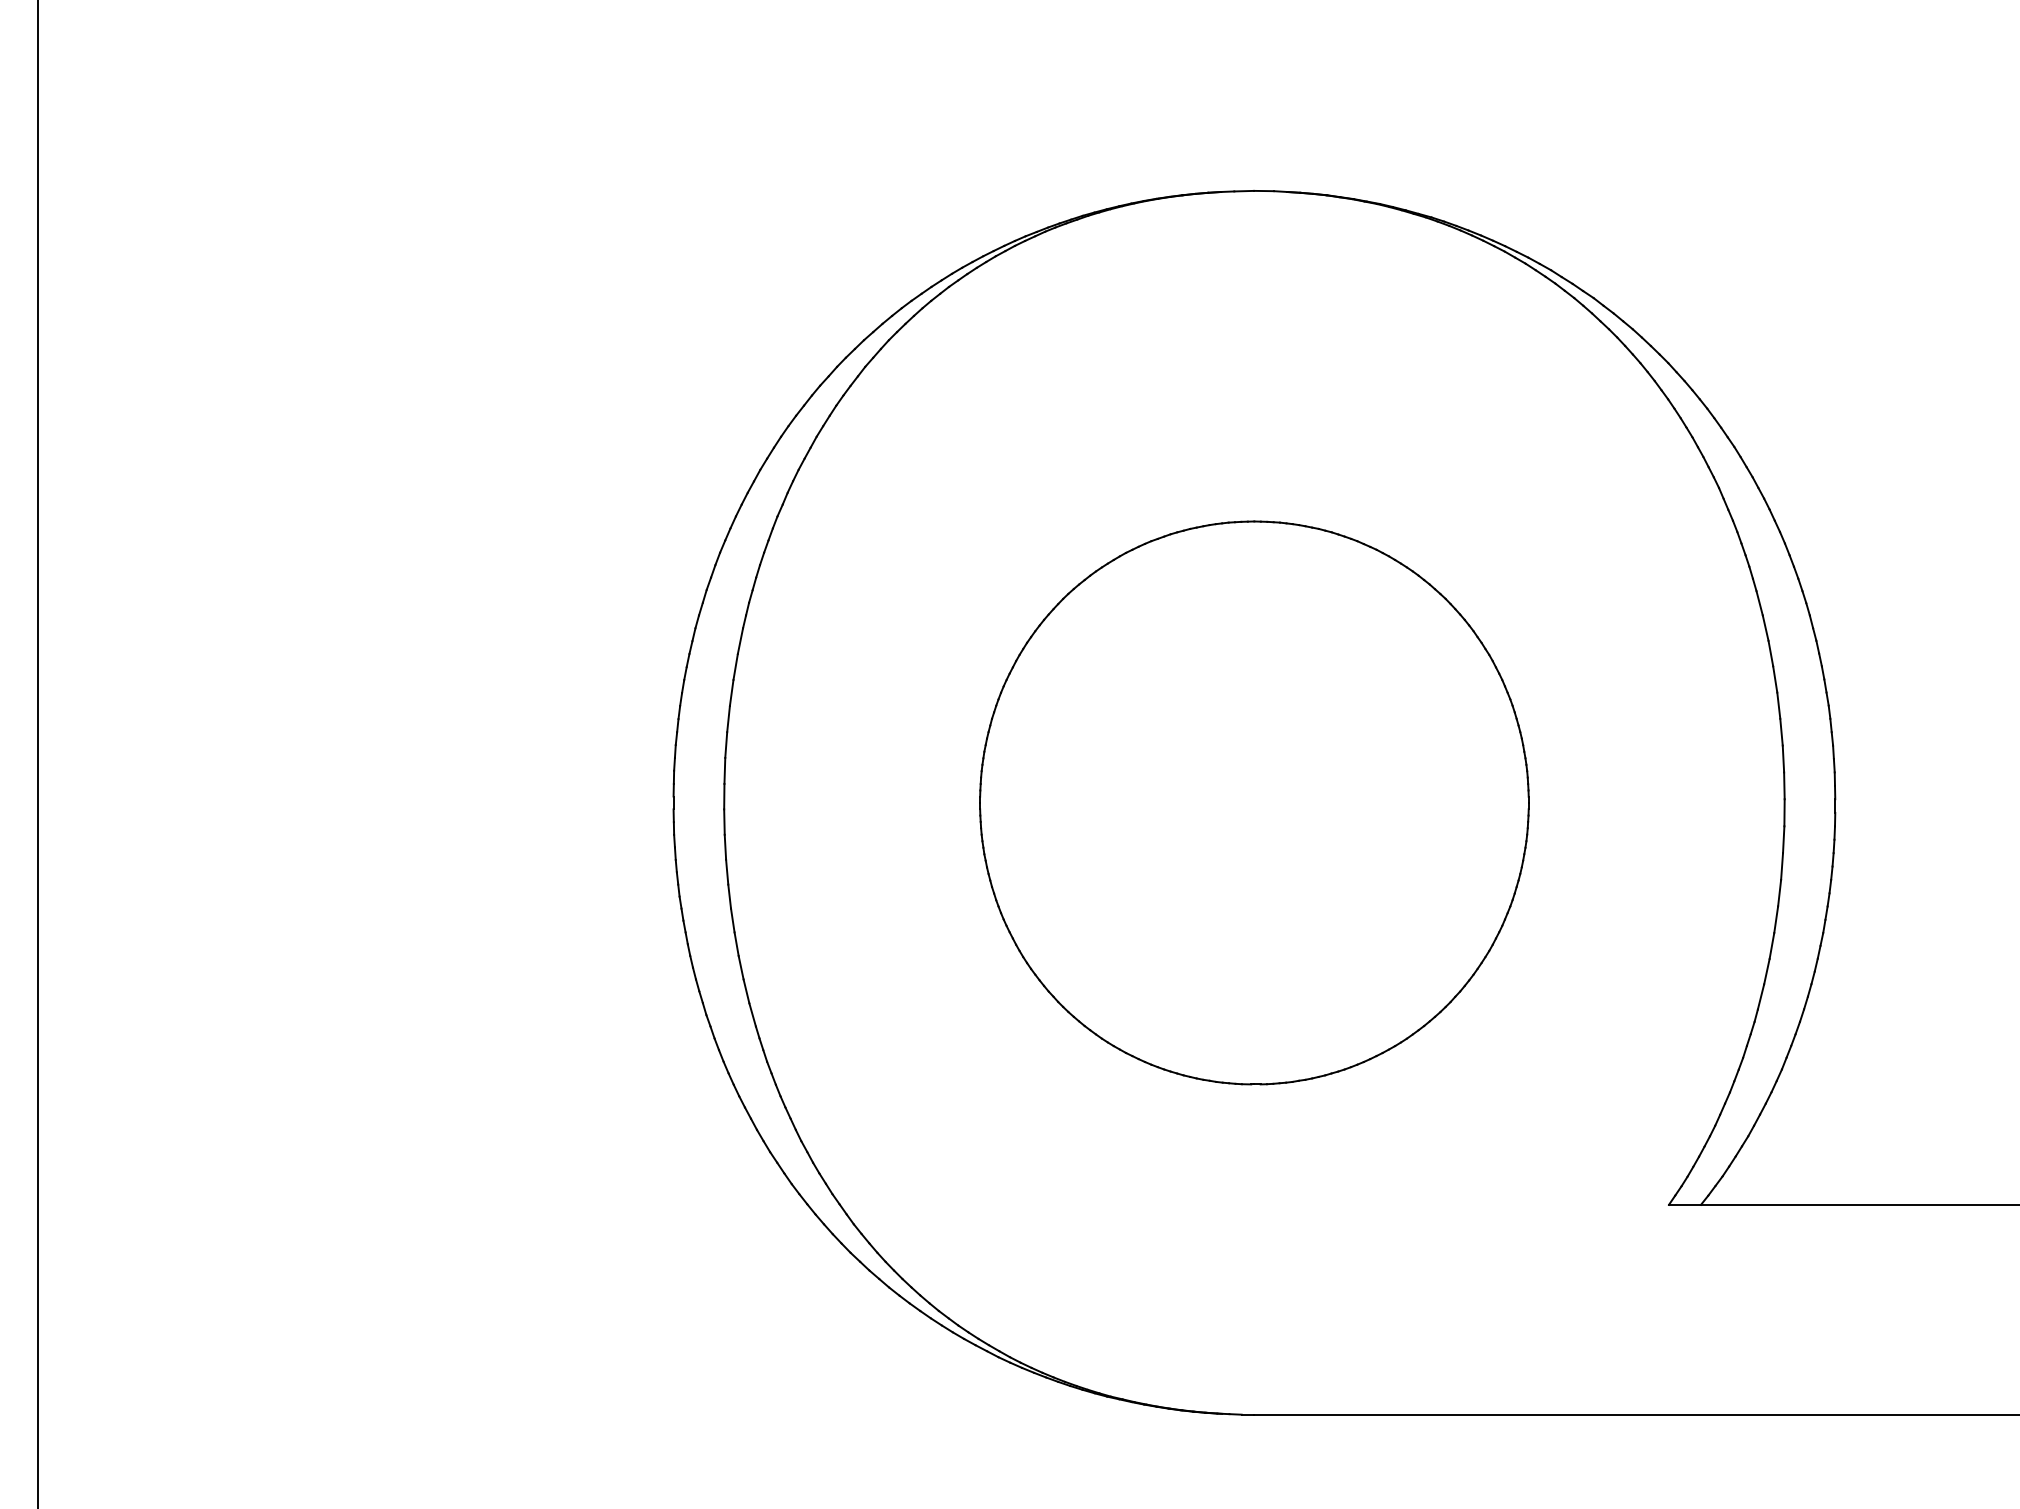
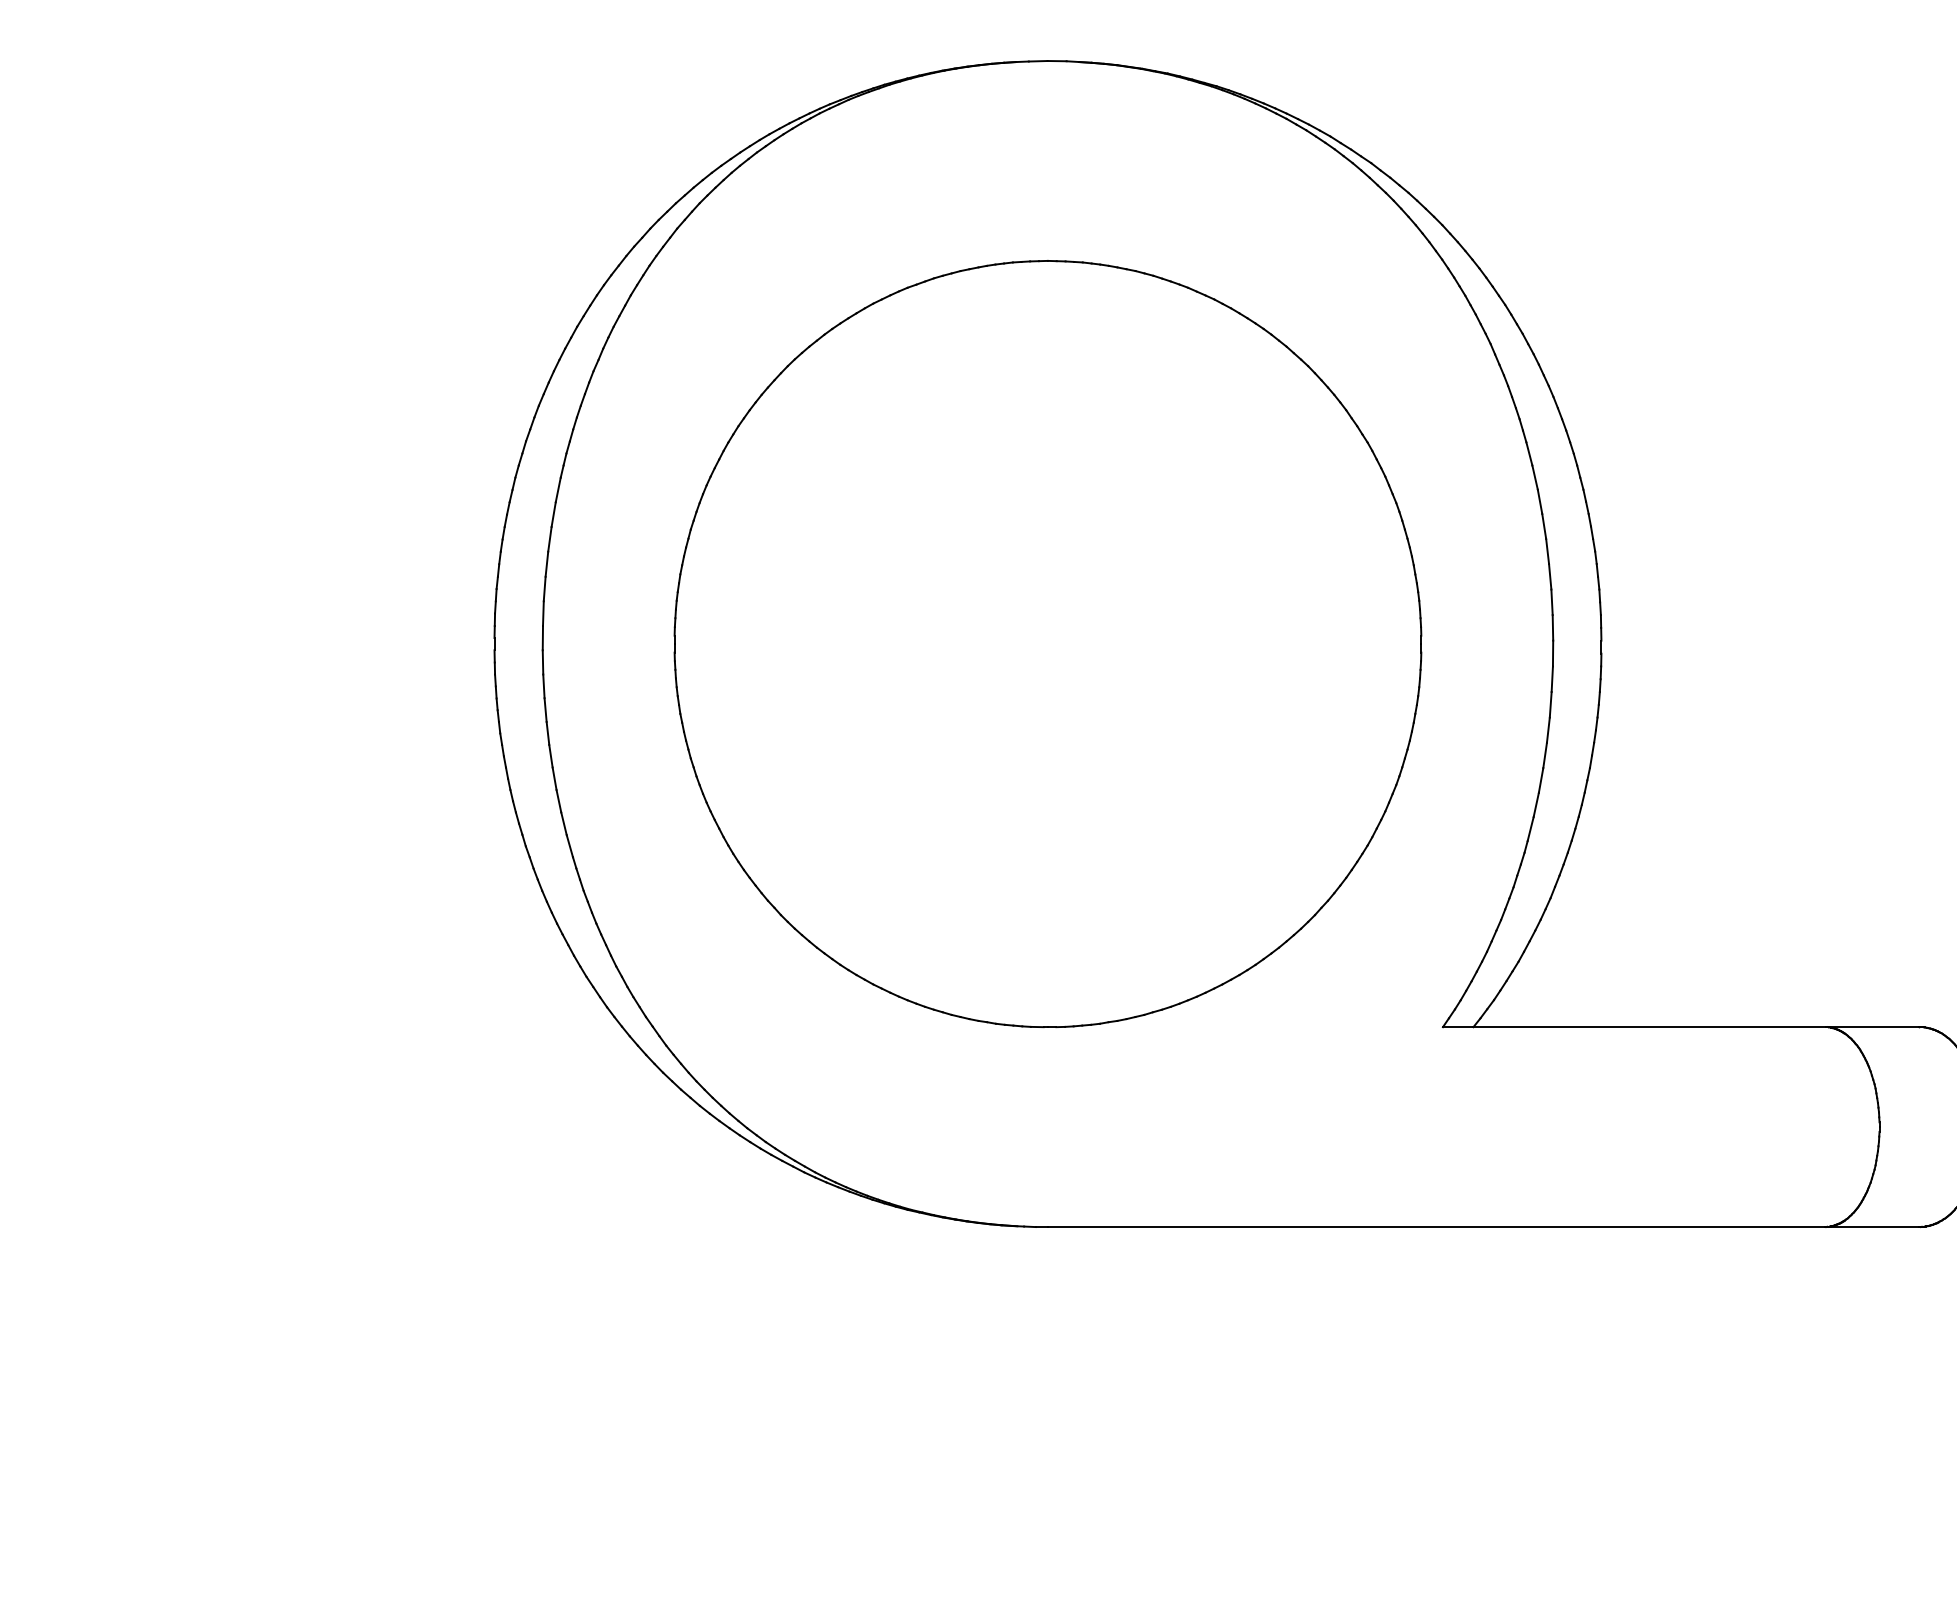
part: (1253, 803) -> (1047, 644), size x1.43

